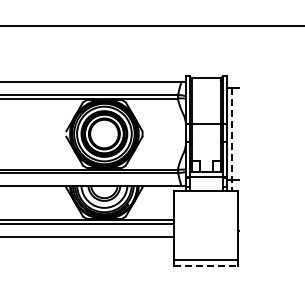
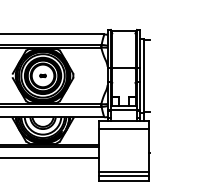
part: (103, 133) -> (42, 75), added
line: (231, 139) -> (143, 80), dashed -> solid
line: (205, 201) -> (123, 129), added
line: (205, 254) -> (123, 171), added
line: (206, 266) -> (124, 181), dashed -> solid

